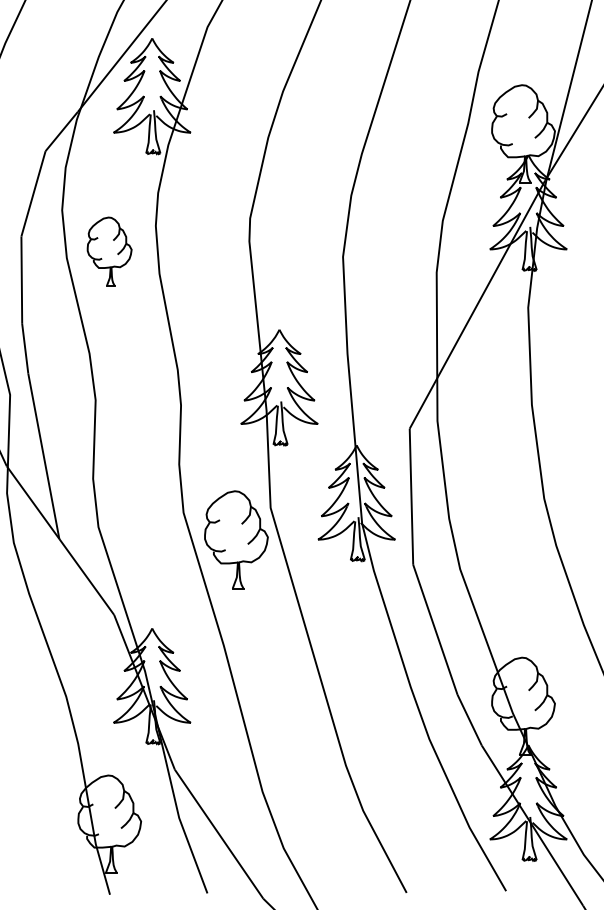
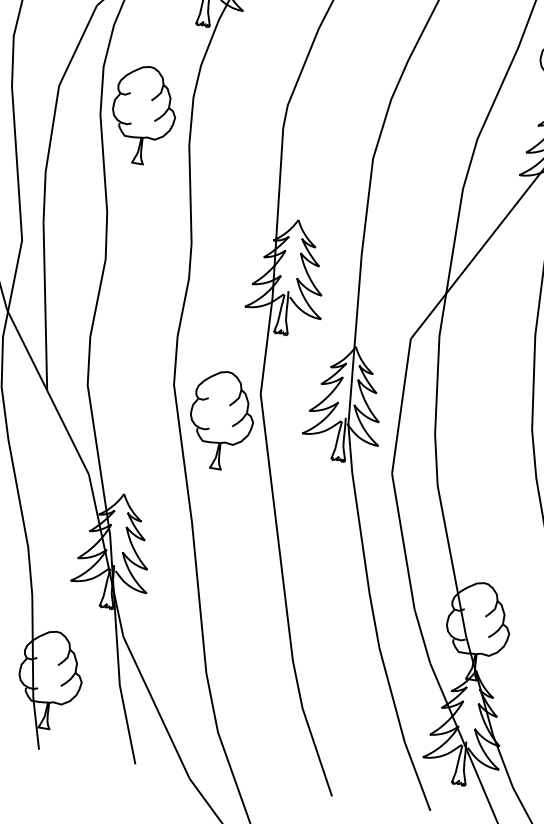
part: (109, 251) -> (143, 115), size x1.43

